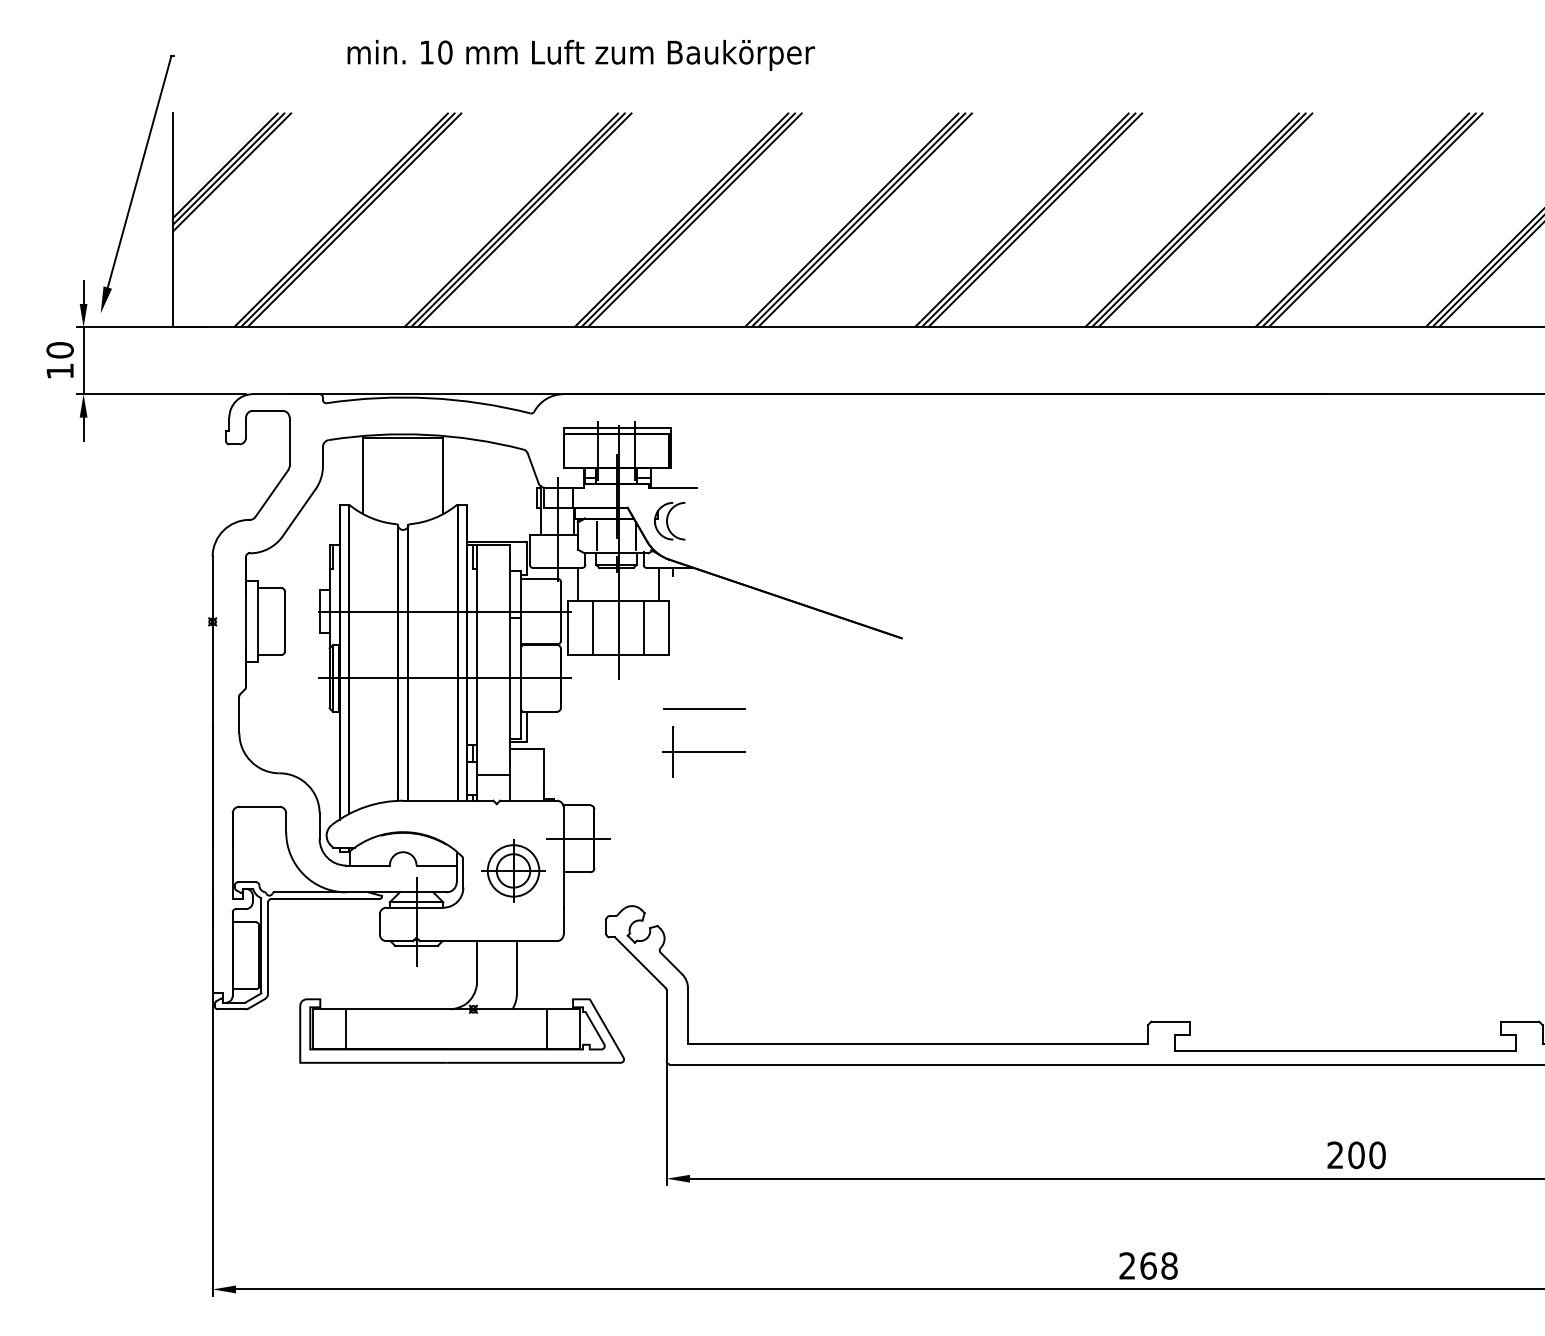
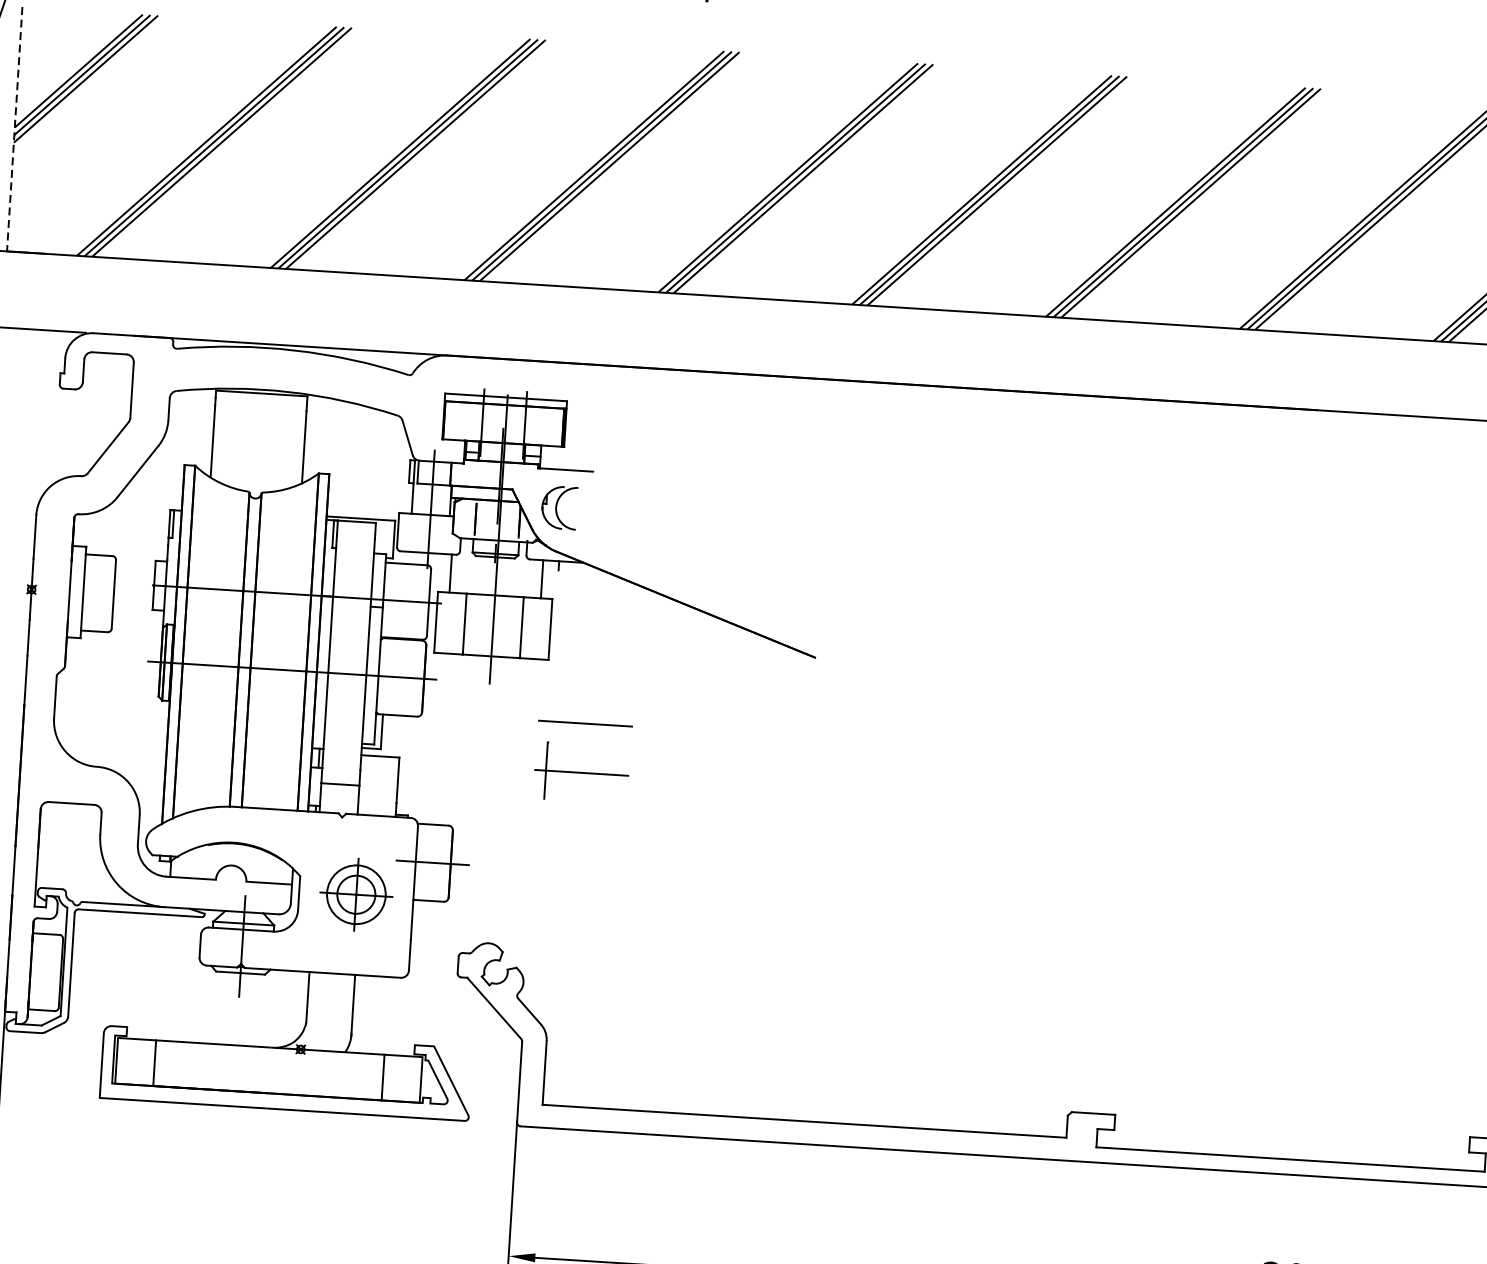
line: (172, 220) -> (14, 129), solid -> dashed

